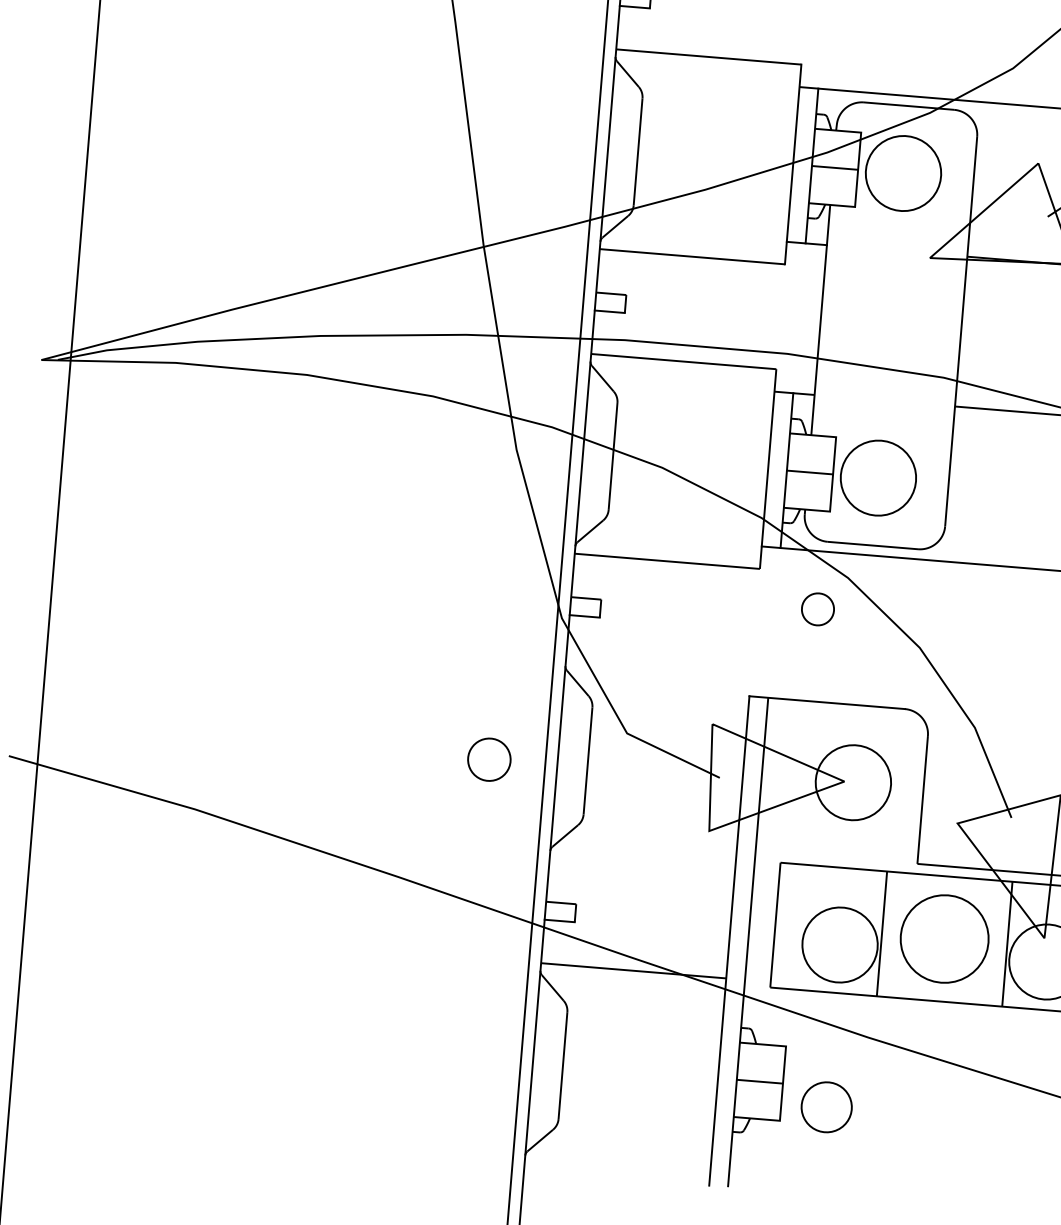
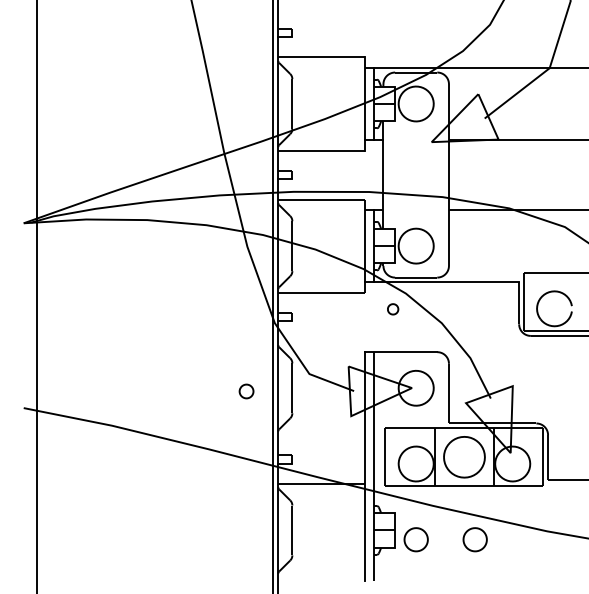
part: (816, 609) -> (392, 309), size x0.7
part: (489, 759) -> (246, 391), size x0.7
part: (951, 1117) -> (474, 539), added

